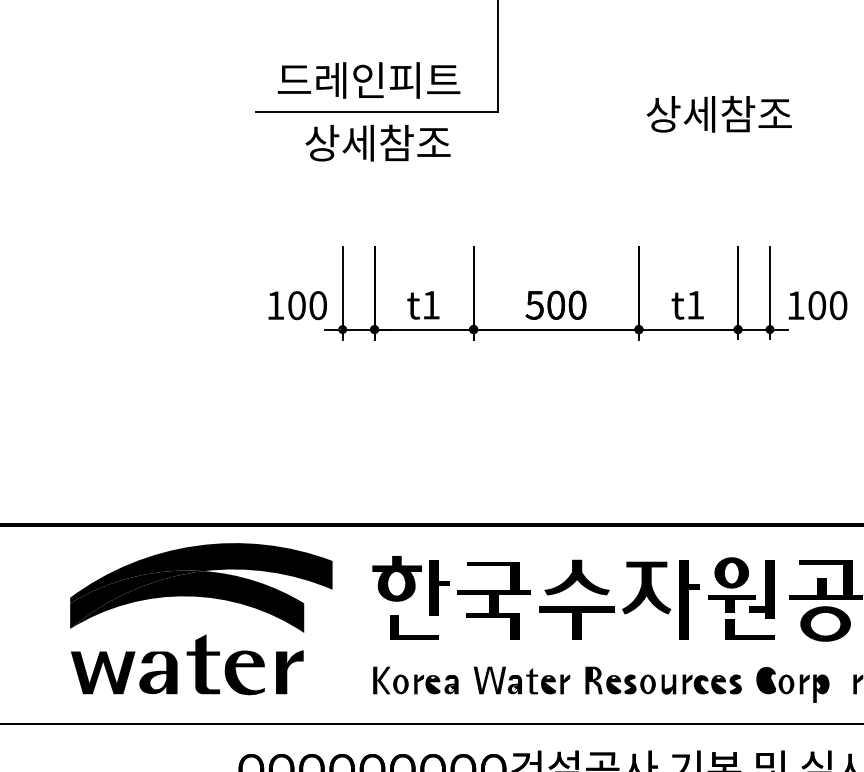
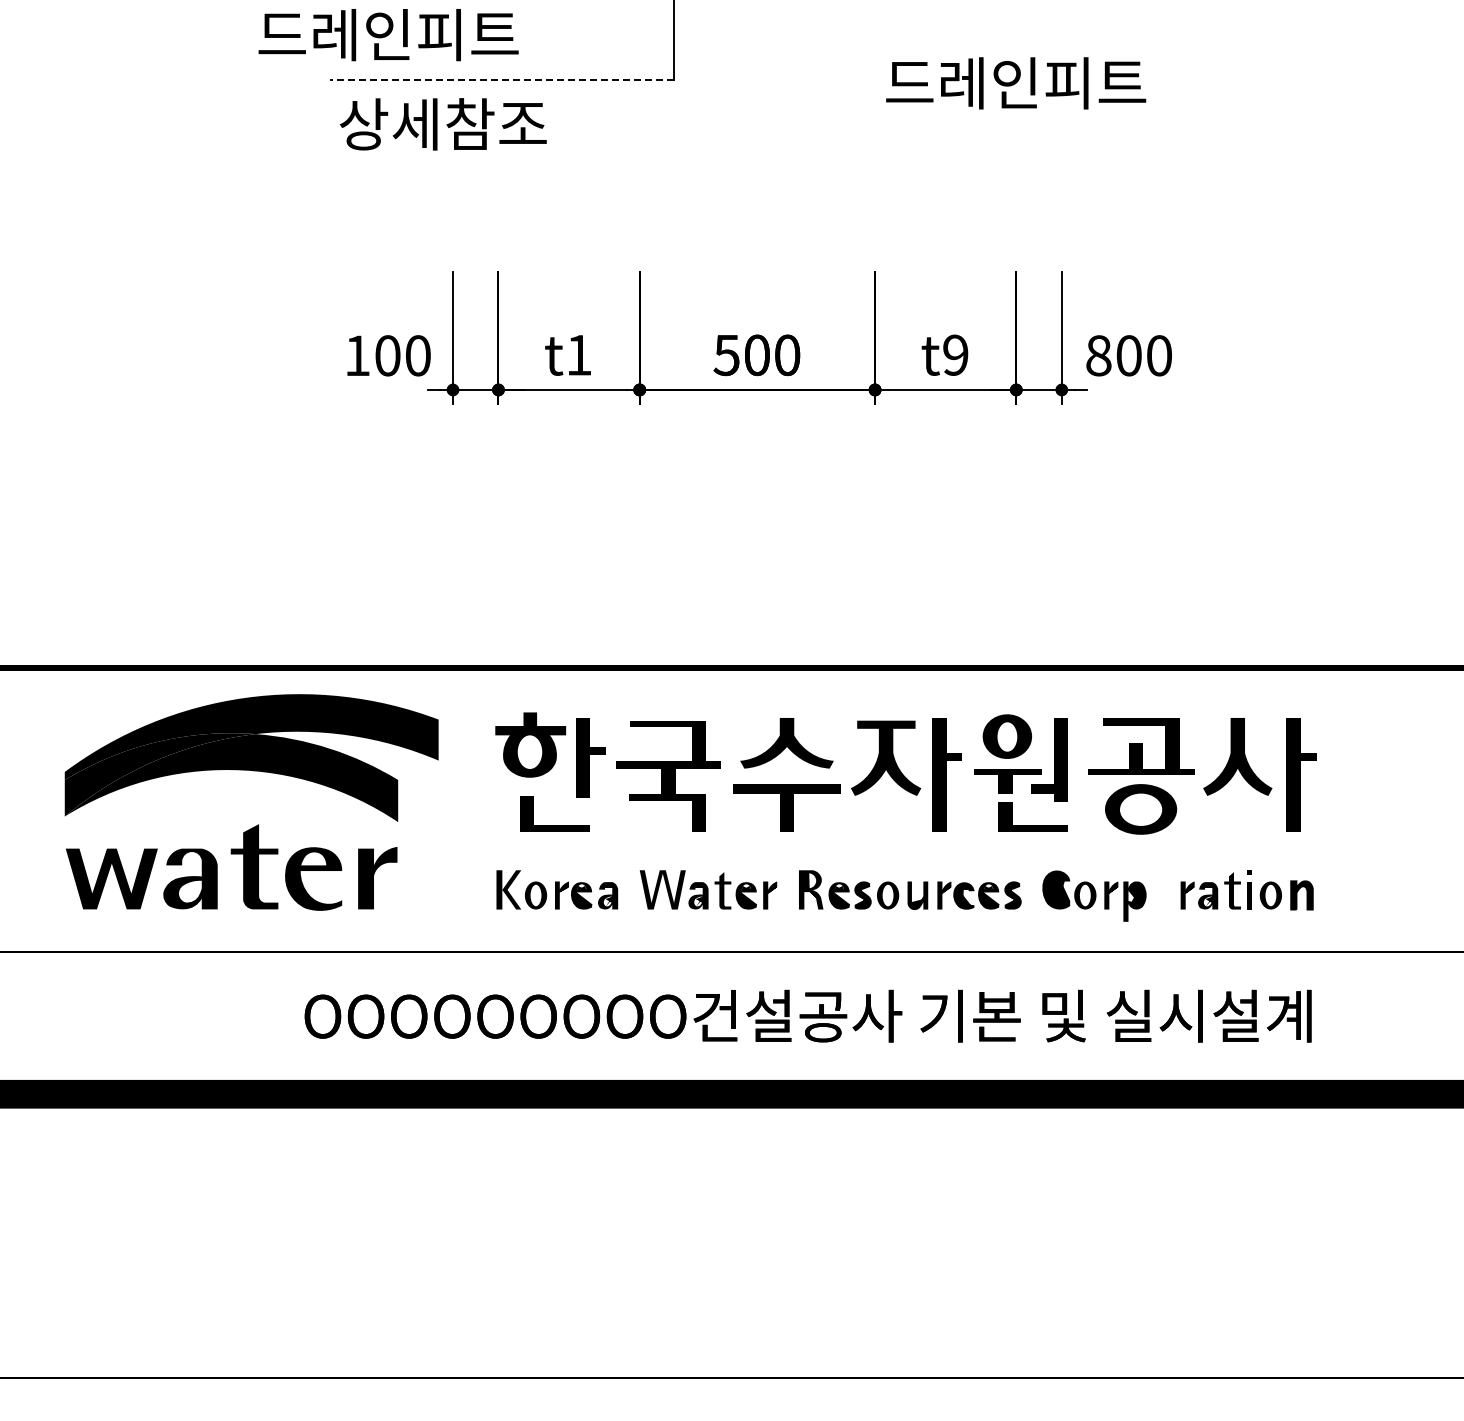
text: (368, 80) -> (388, 35), moved
line: (376, 111) -> (501, 79), solid -> dashed
text: (738, 114) -> (1016, 83), 상세참조 -> 드레인피트
text: (378, 143) -> (443, 124), moved
text: (695, 304) -> (955, 354), t1 -> t9
text: (795, 305) -> (1098, 355), 100 -> 800

